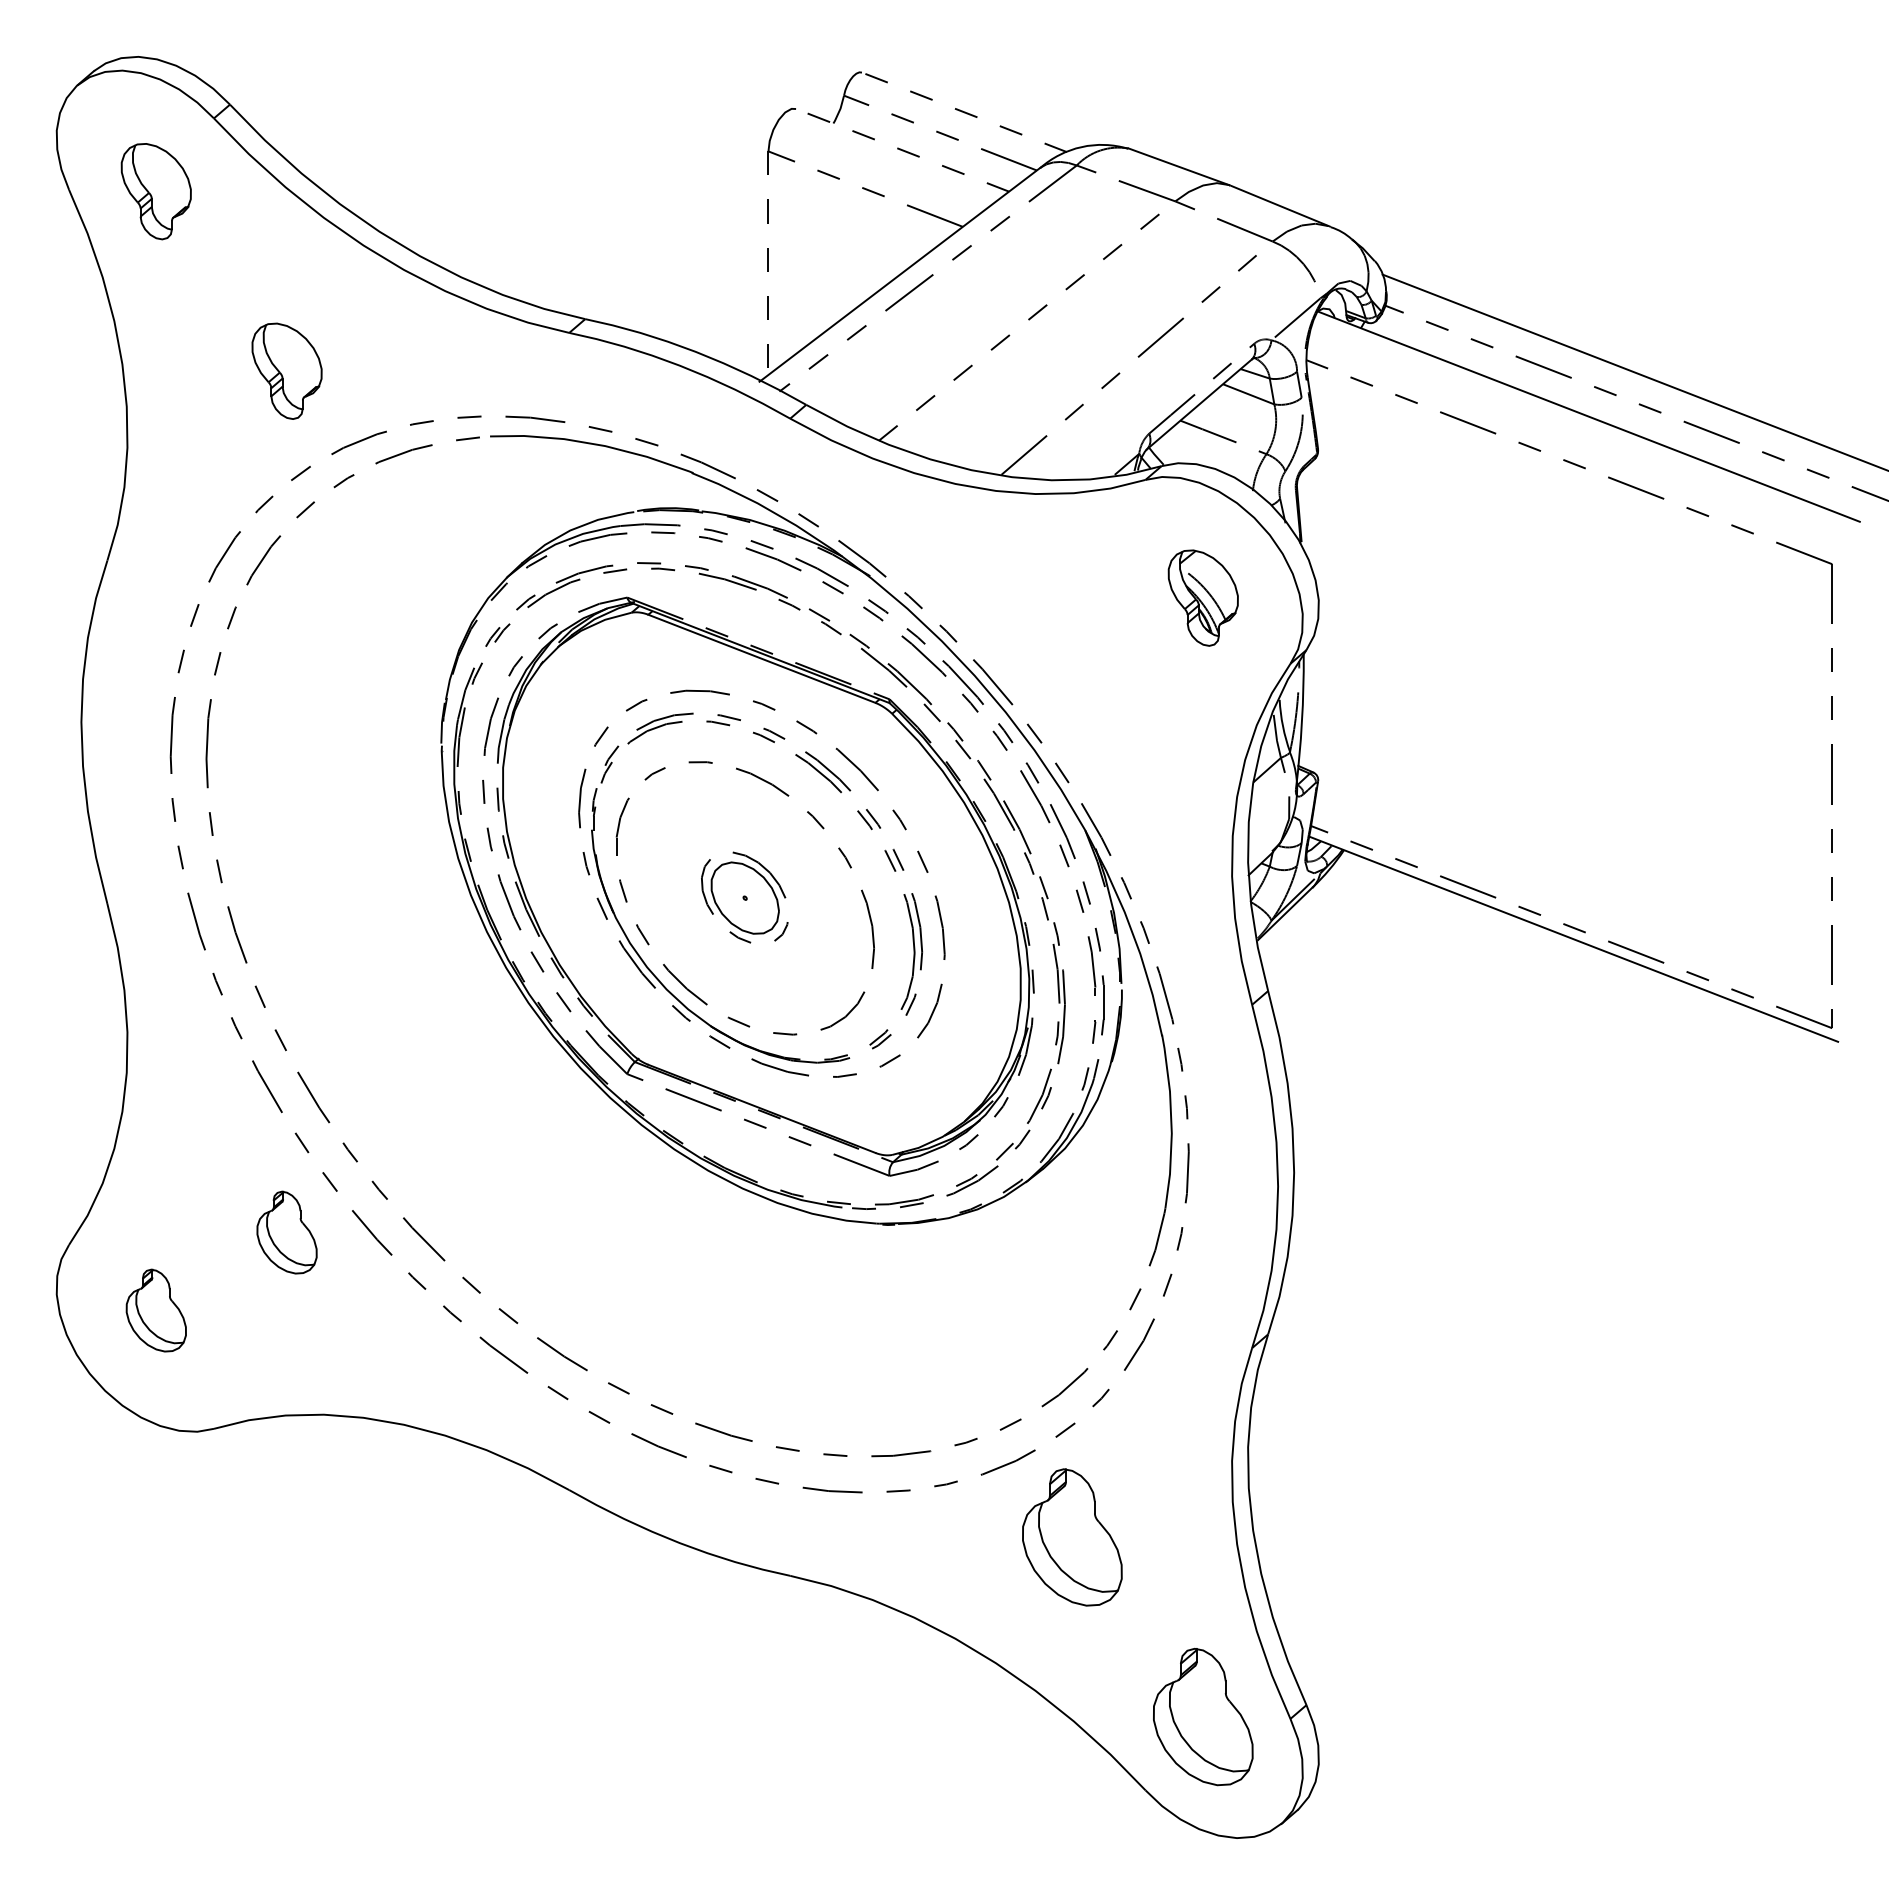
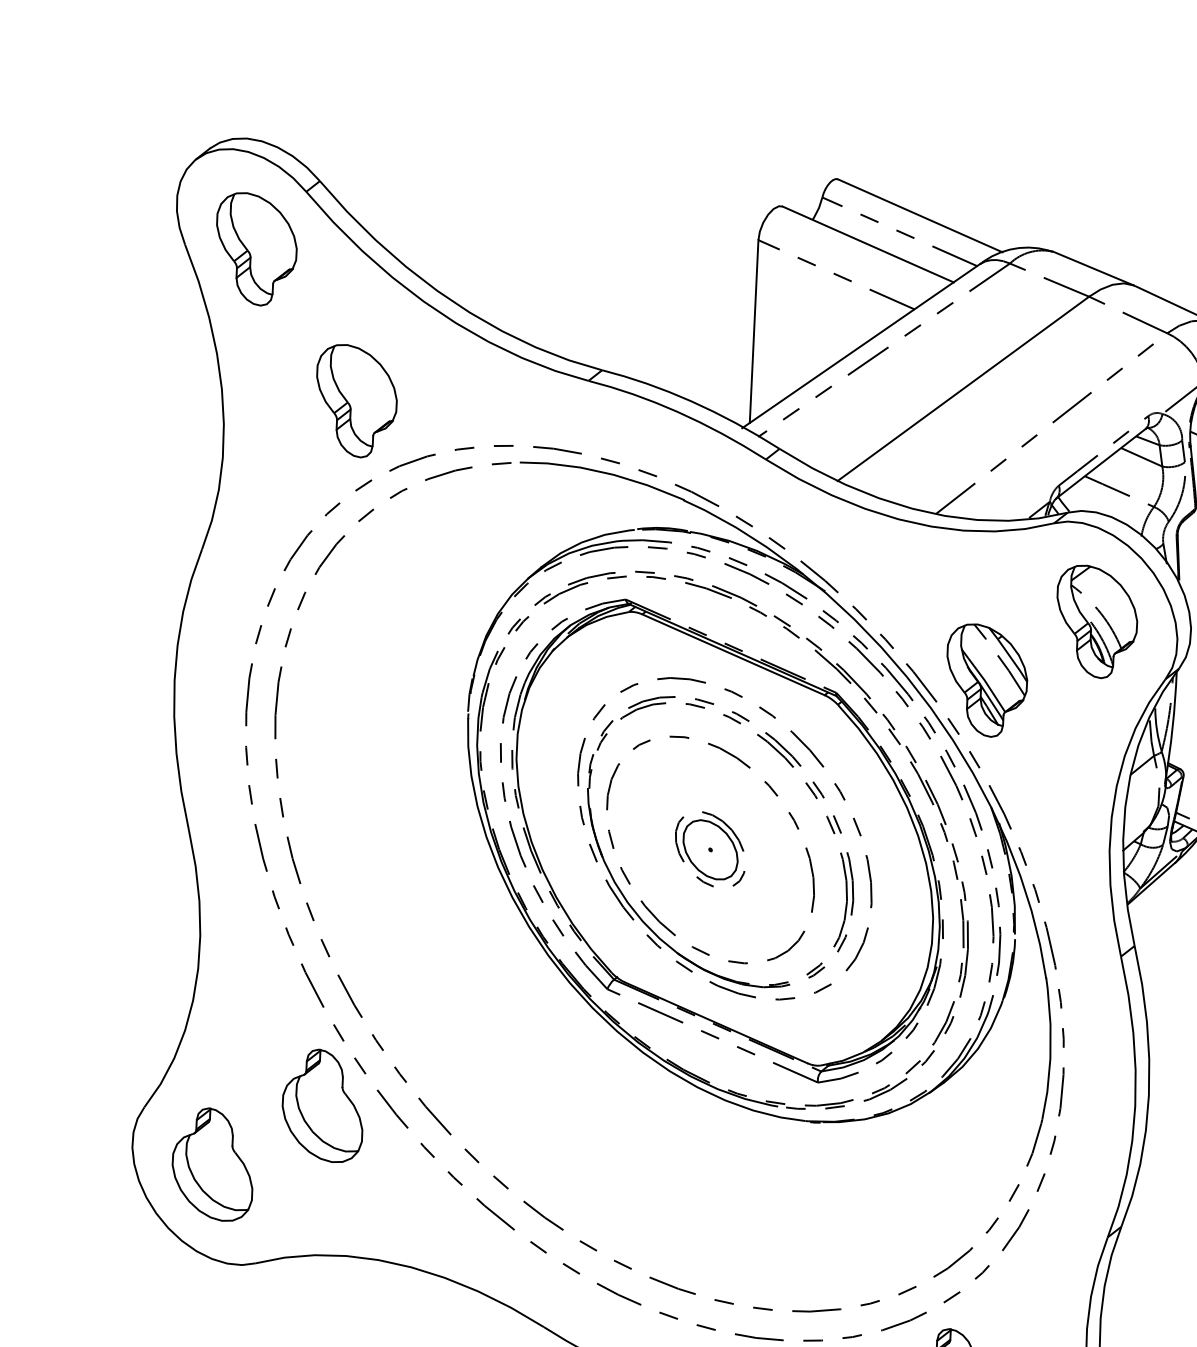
line: (964, 112) -> (920, 215), dashed -> solid
line: (902, 150) -> (868, 244), dashed -> solid
part: (156, 191) -> (256, 249), size x1.43
line: (768, 263) -> (754, 331), dashed -> solid
line: (1027, 320) -> (963, 388), dashed -> solid
part: (286, 371) -> (355, 401), size x1.43
part: (1203, 598) -> (1096, 622), size x1.43
part: (1072, 675) -> (986, 680), added
part: (286, 1232) -> (322, 1105), size x1.67
part: (156, 1310) -> (213, 1164), size x1.67

